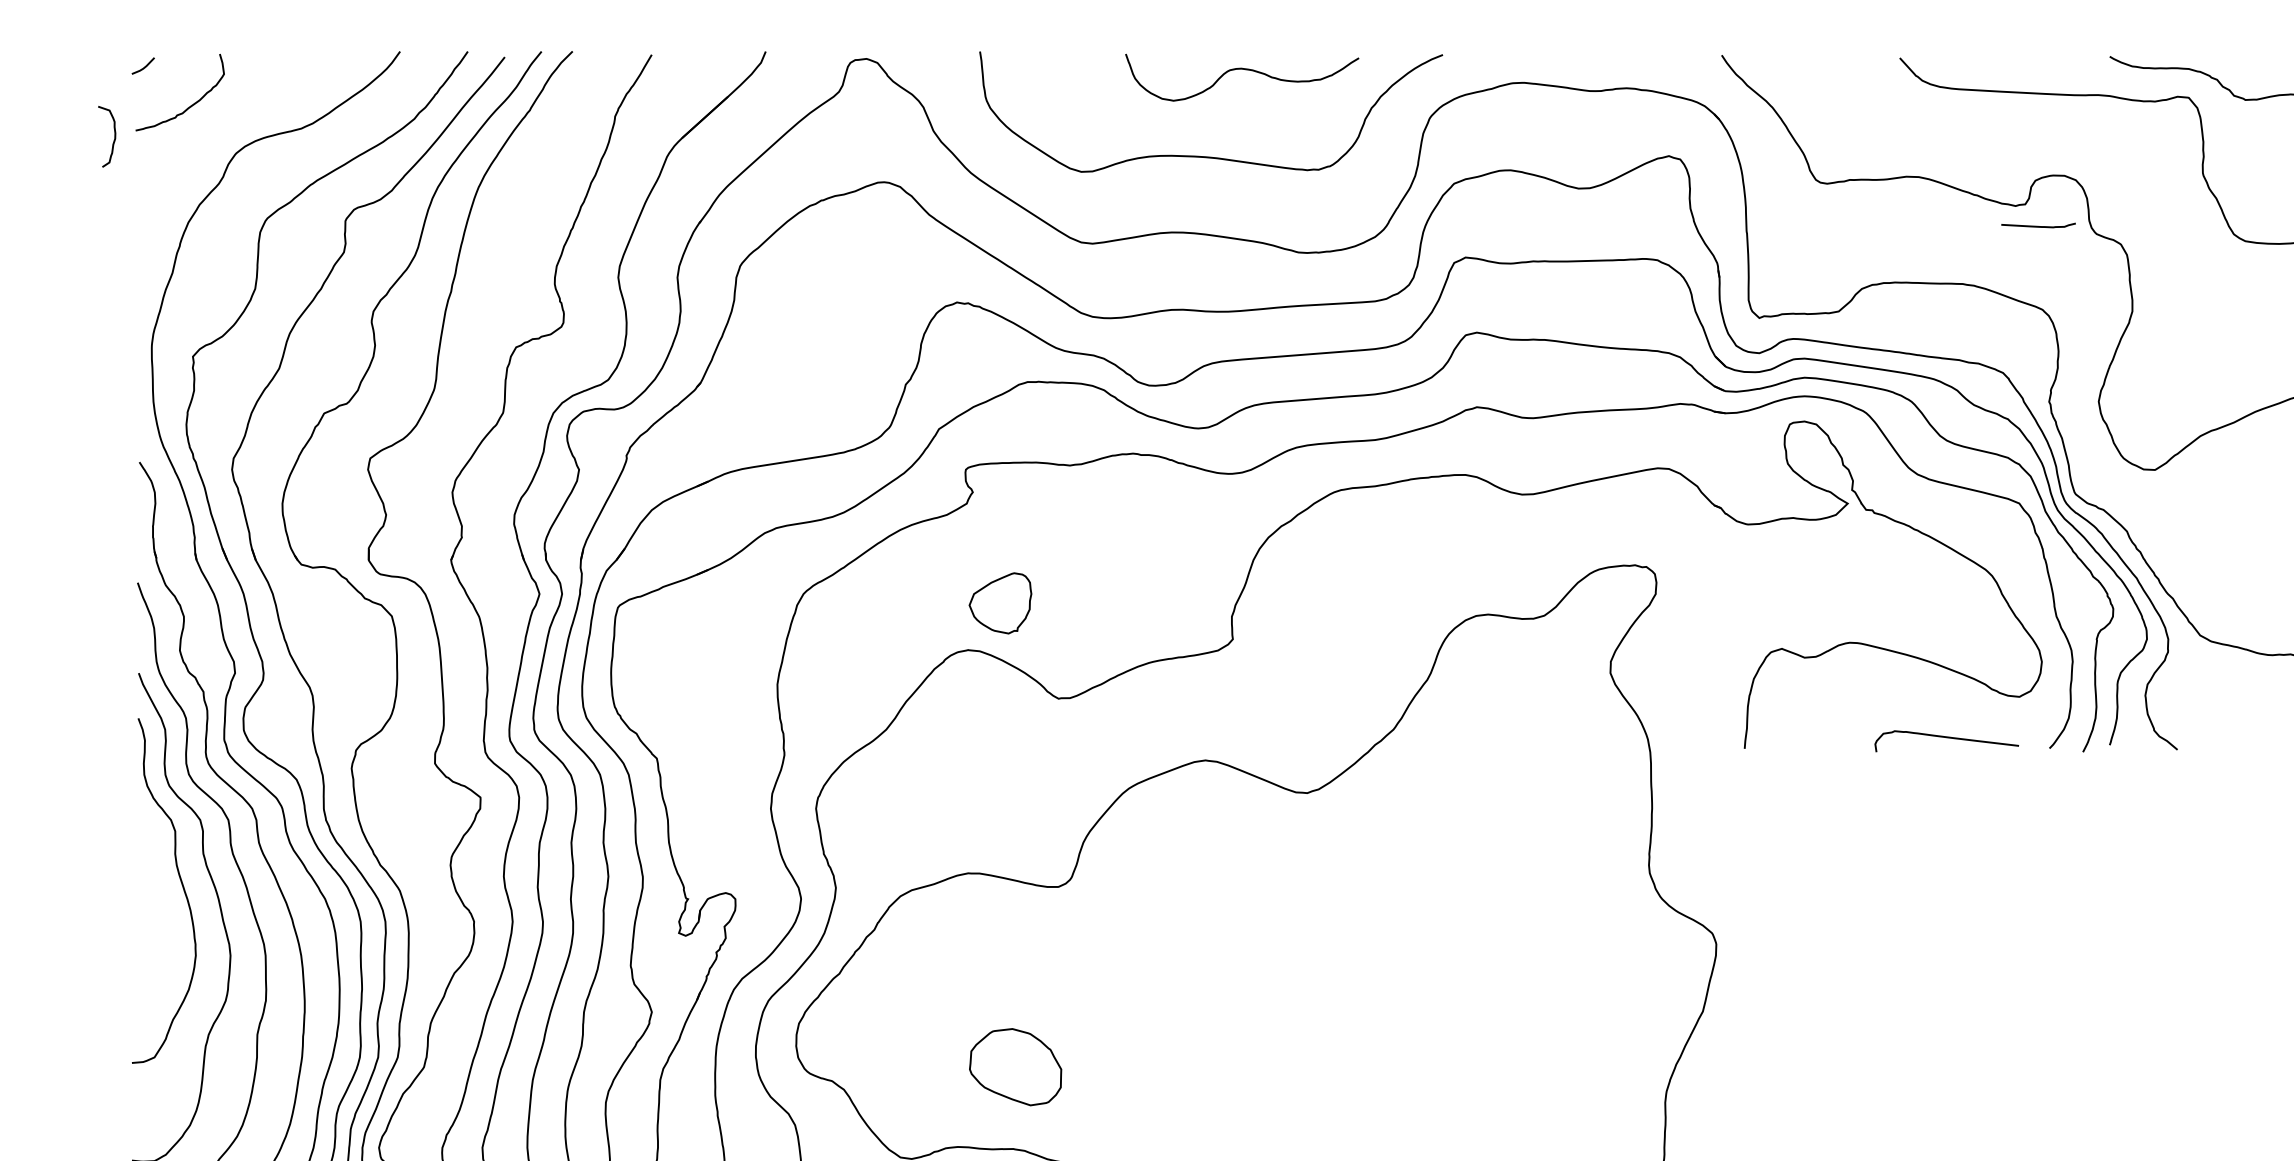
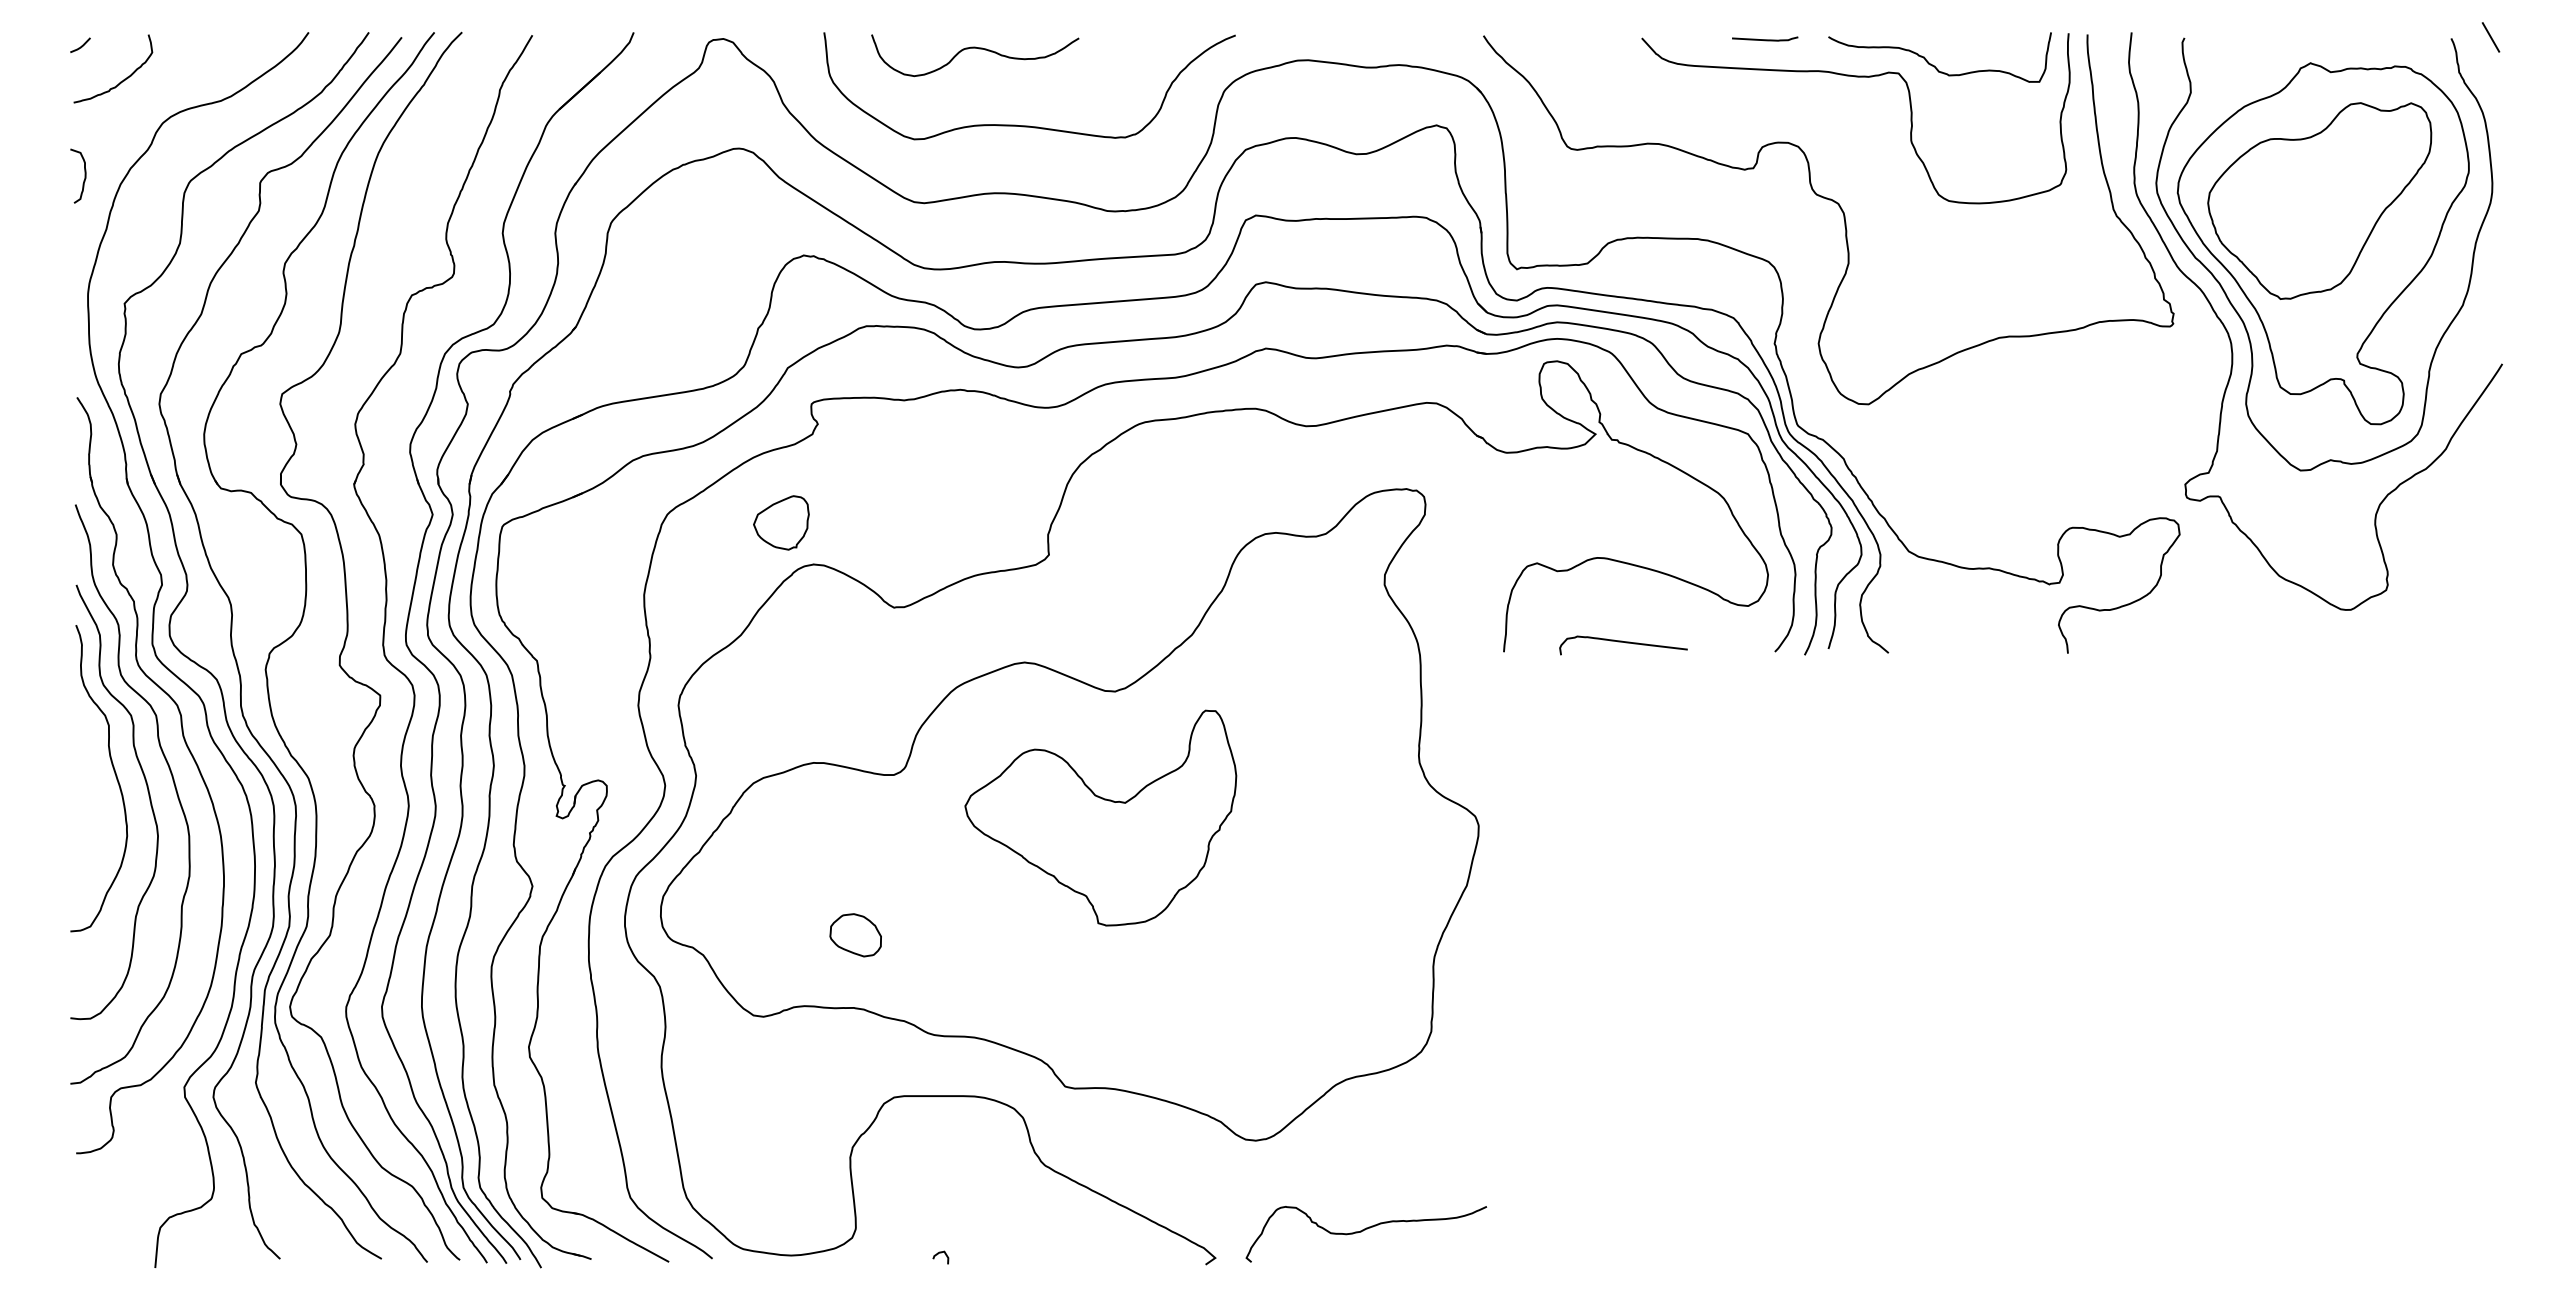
curve: (1242, 69) -> (975, 48), moved
curve: (114, 136) -> (84, 175), moved
curve: (2038, 226) -> (1765, 39), moved
part: (1000, 602) -> (781, 522), moved
curve: (1948, 739) -> (1625, 643), moved
part: (1290, 934) -> (1100, 817), added
part: (1015, 1067) -> (855, 935), size x0.62

